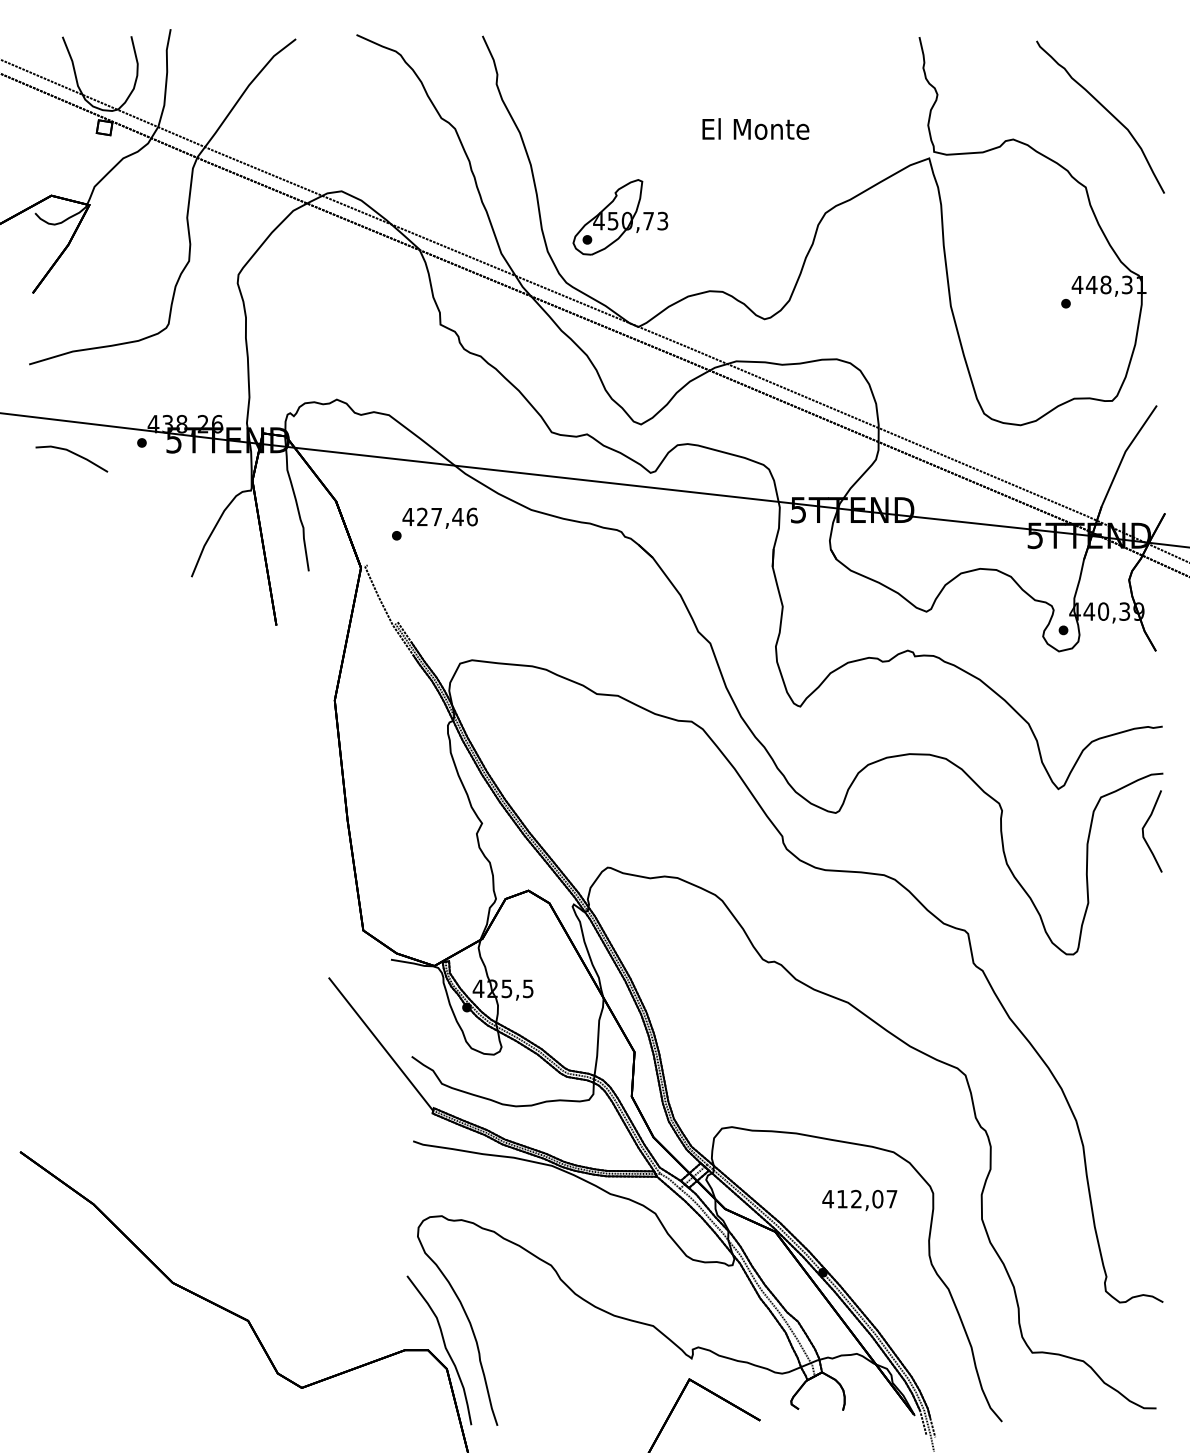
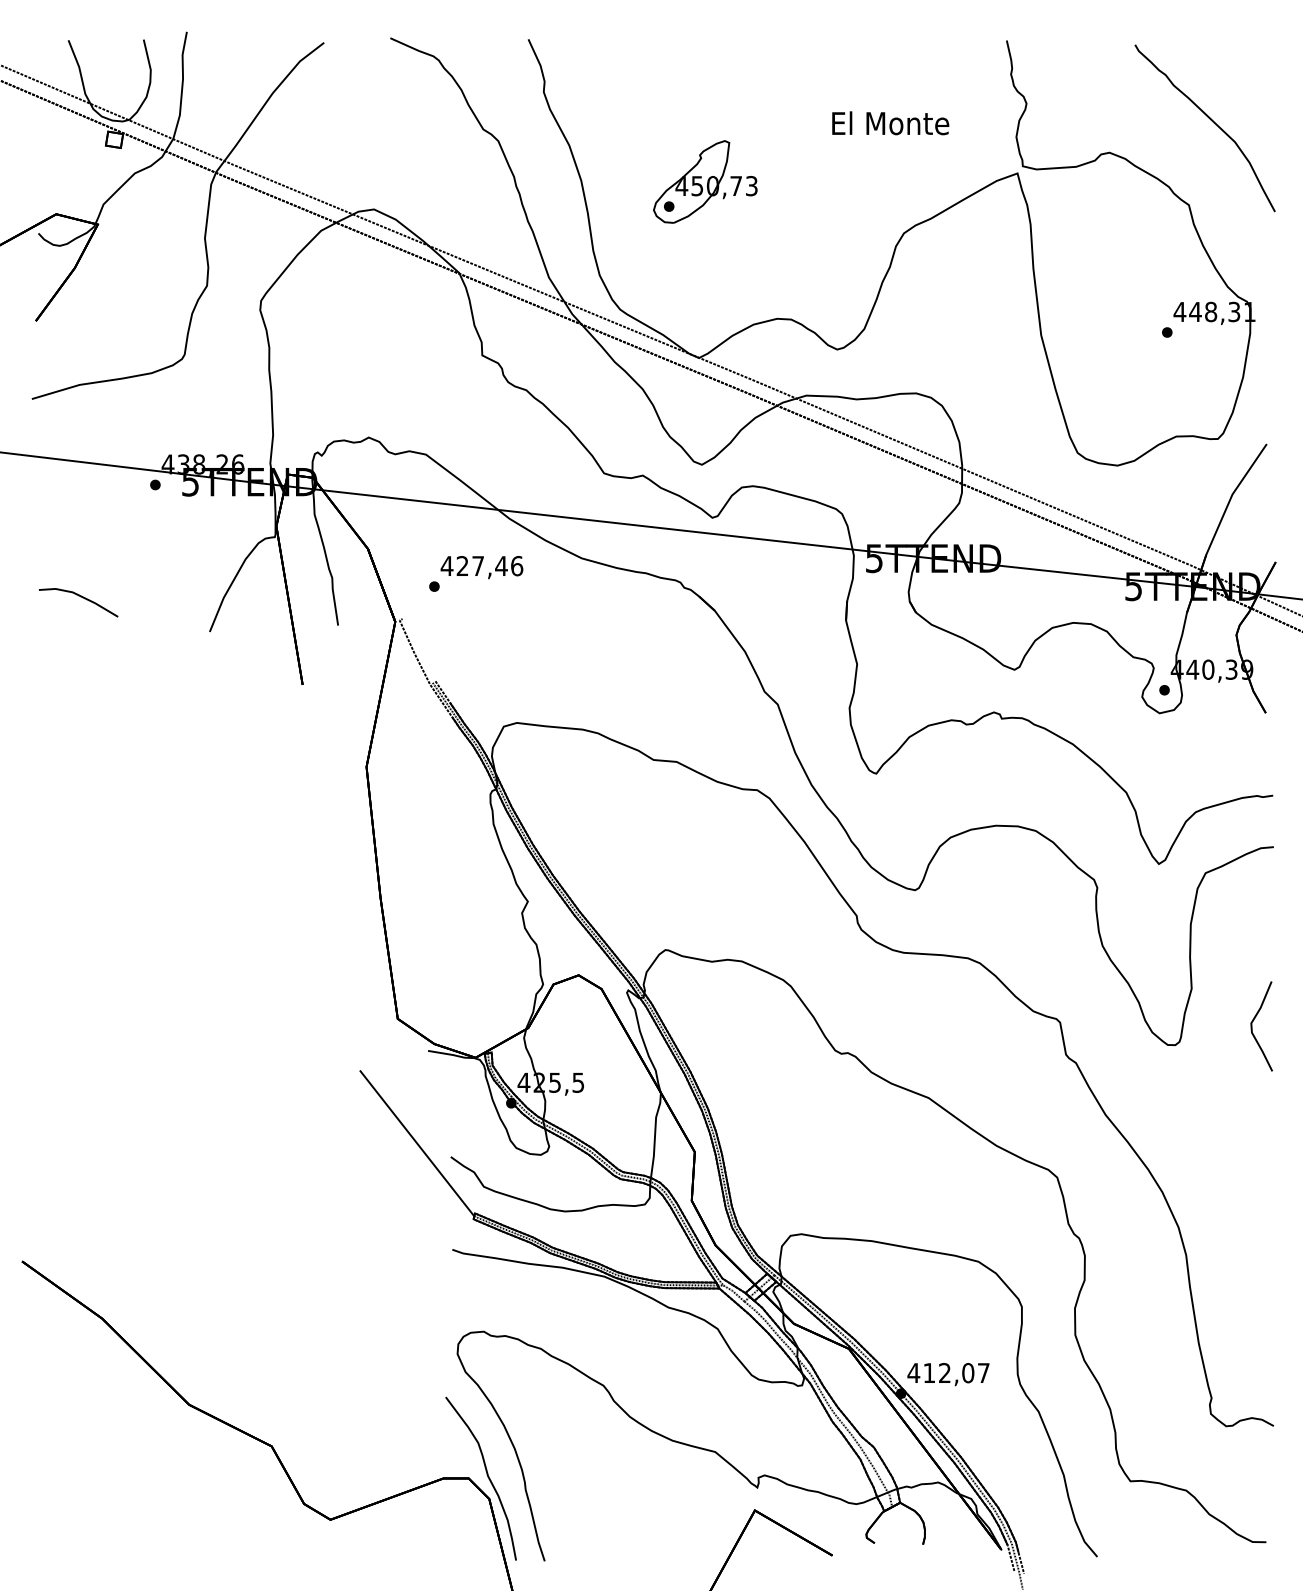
text: (755, 129) -> (890, 123), moved
part: (620, 216) -> (705, 181), moved
line: (73, 454) -> (80, 597), moved
curve: (1143, 831) -> (1252, 1026), moved
text: (859, 1200) -> (948, 1374), moved

